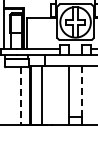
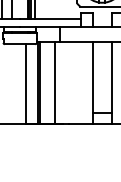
line: (82, 91) -> (111, 77), dashed -> solid
line: (21, 95) -> (26, 83), dashed -> solid

